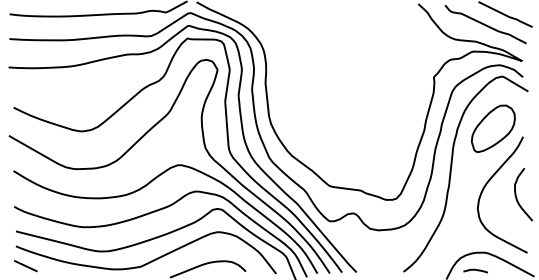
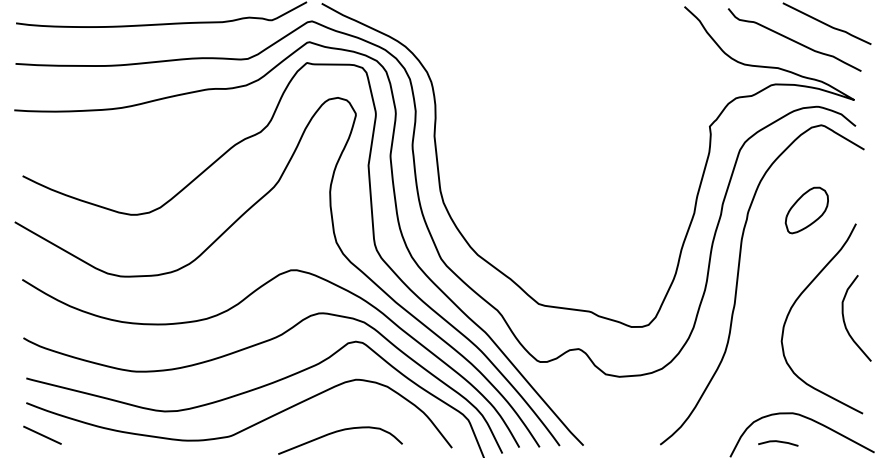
part: (492, 128) -> (805, 210), size x0.6

